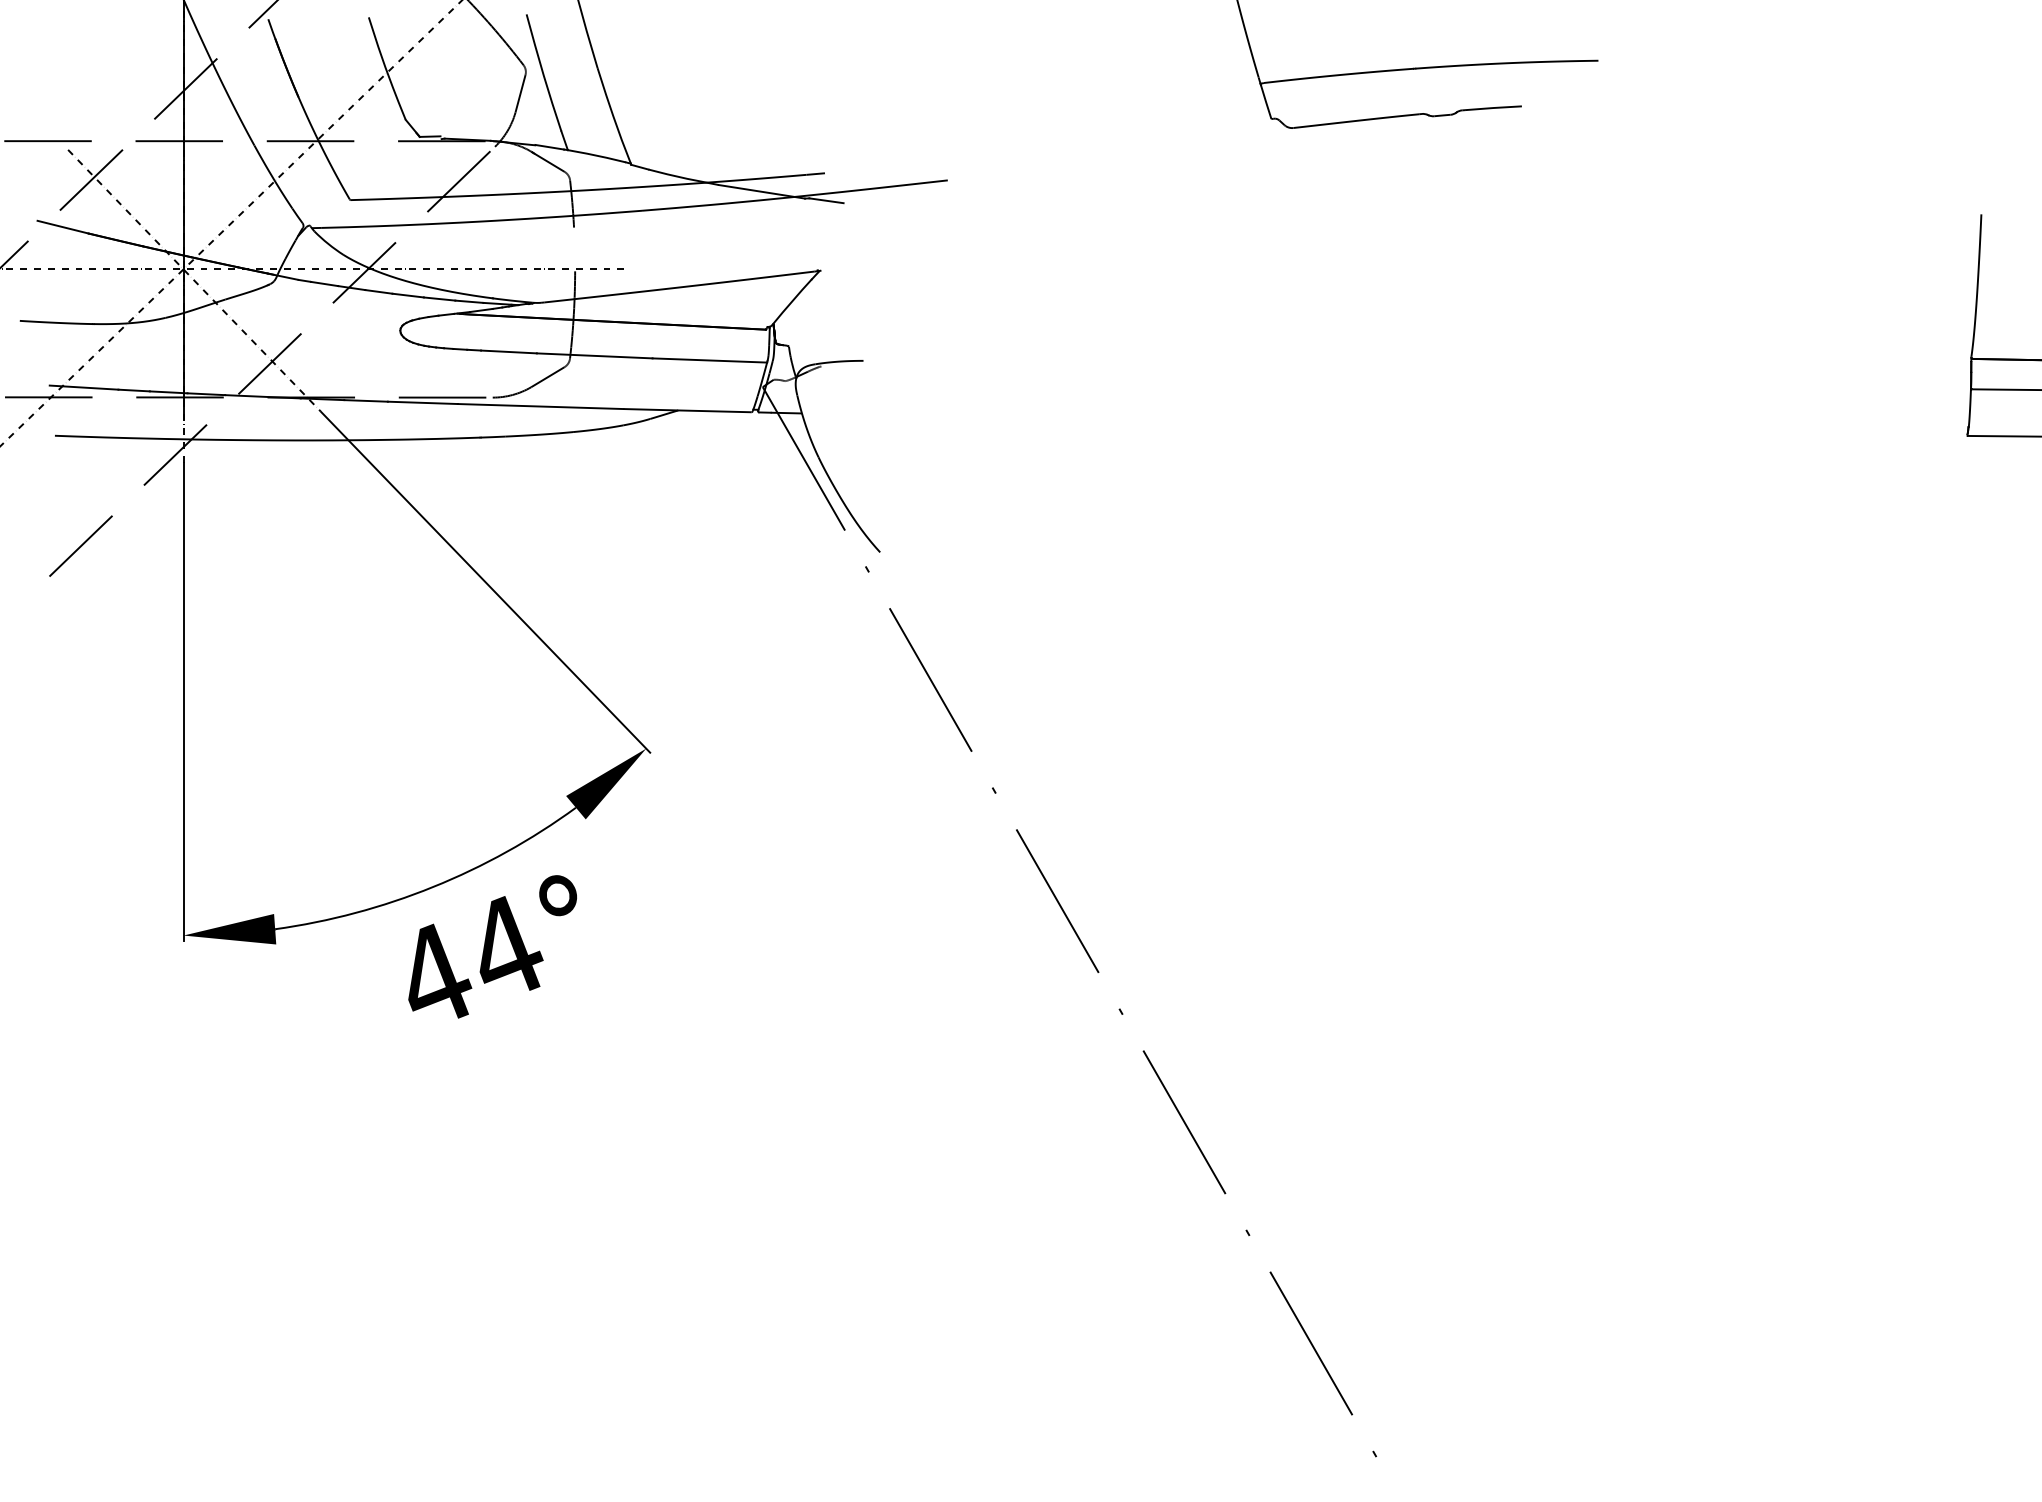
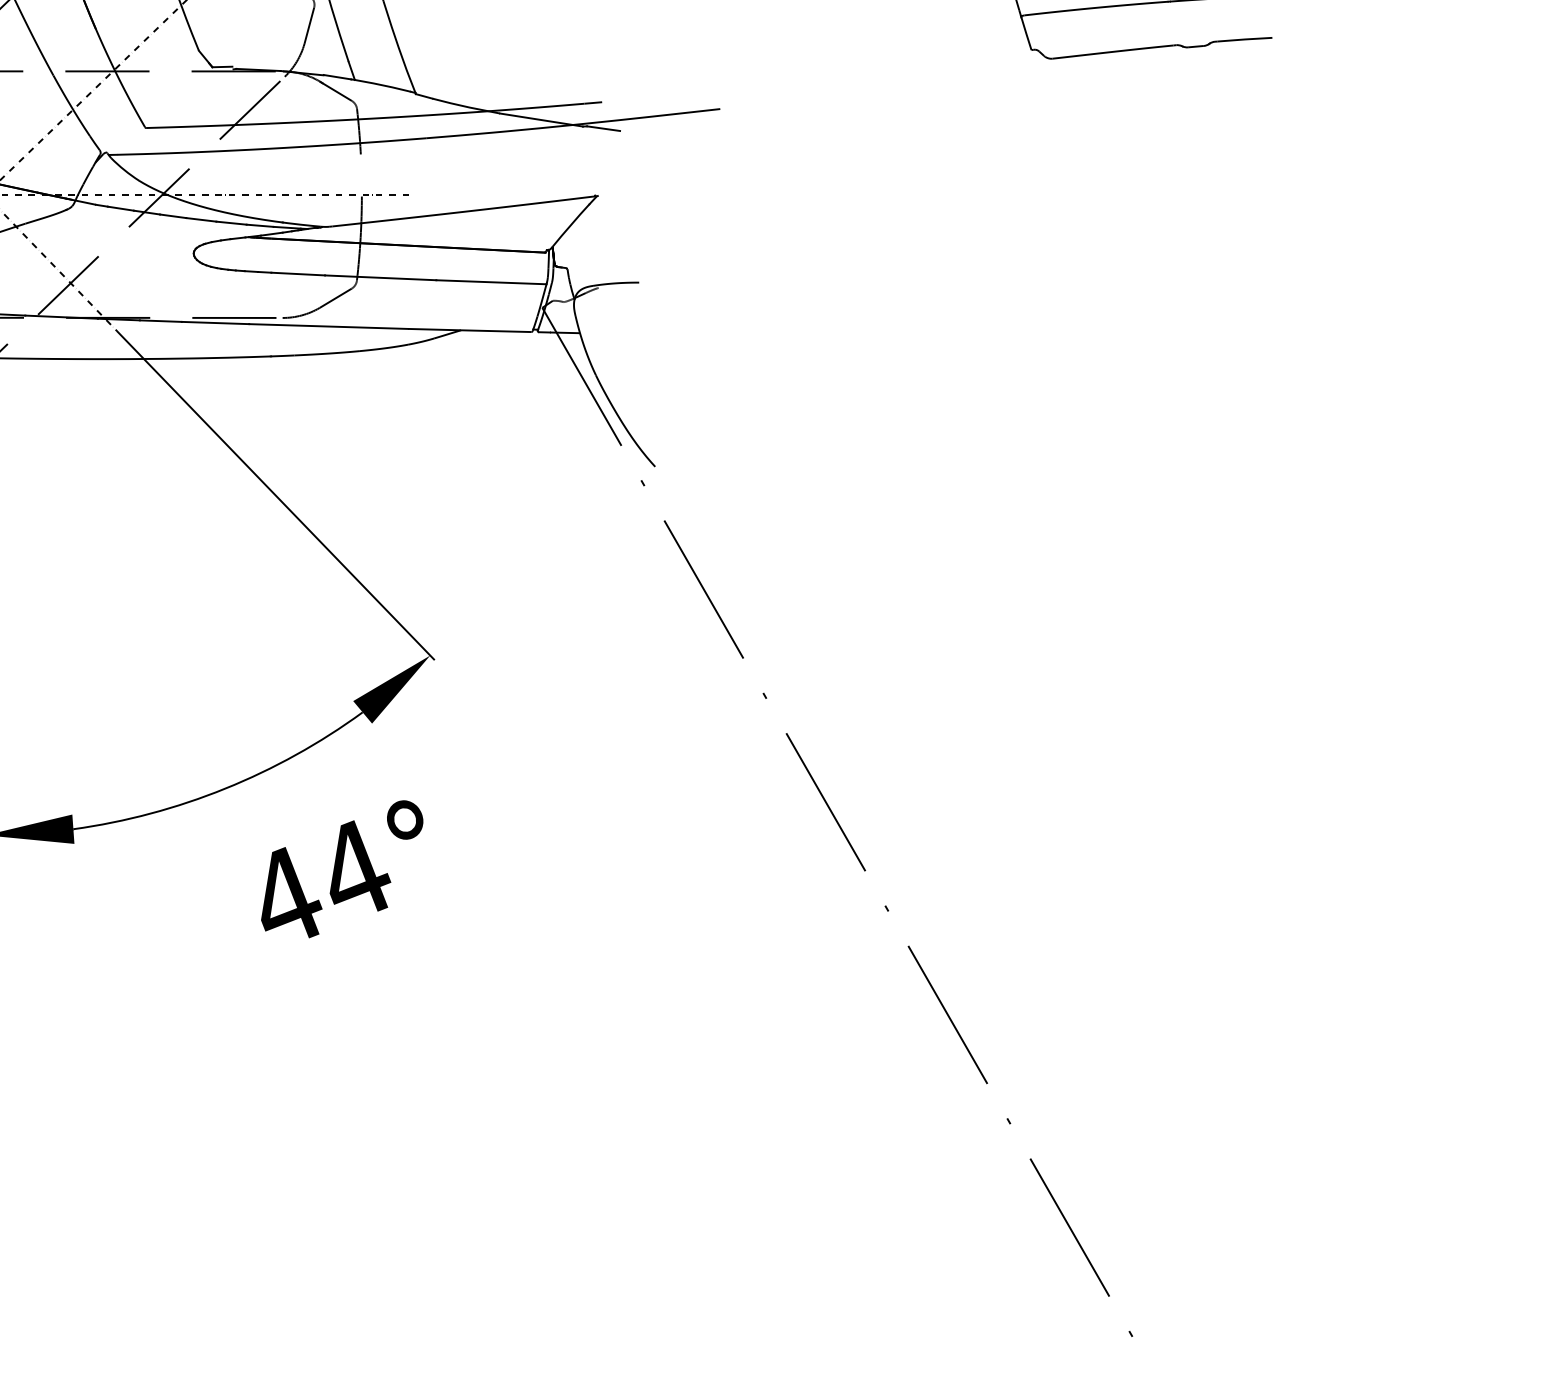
text: (492, 946) -> (342, 868), moved

